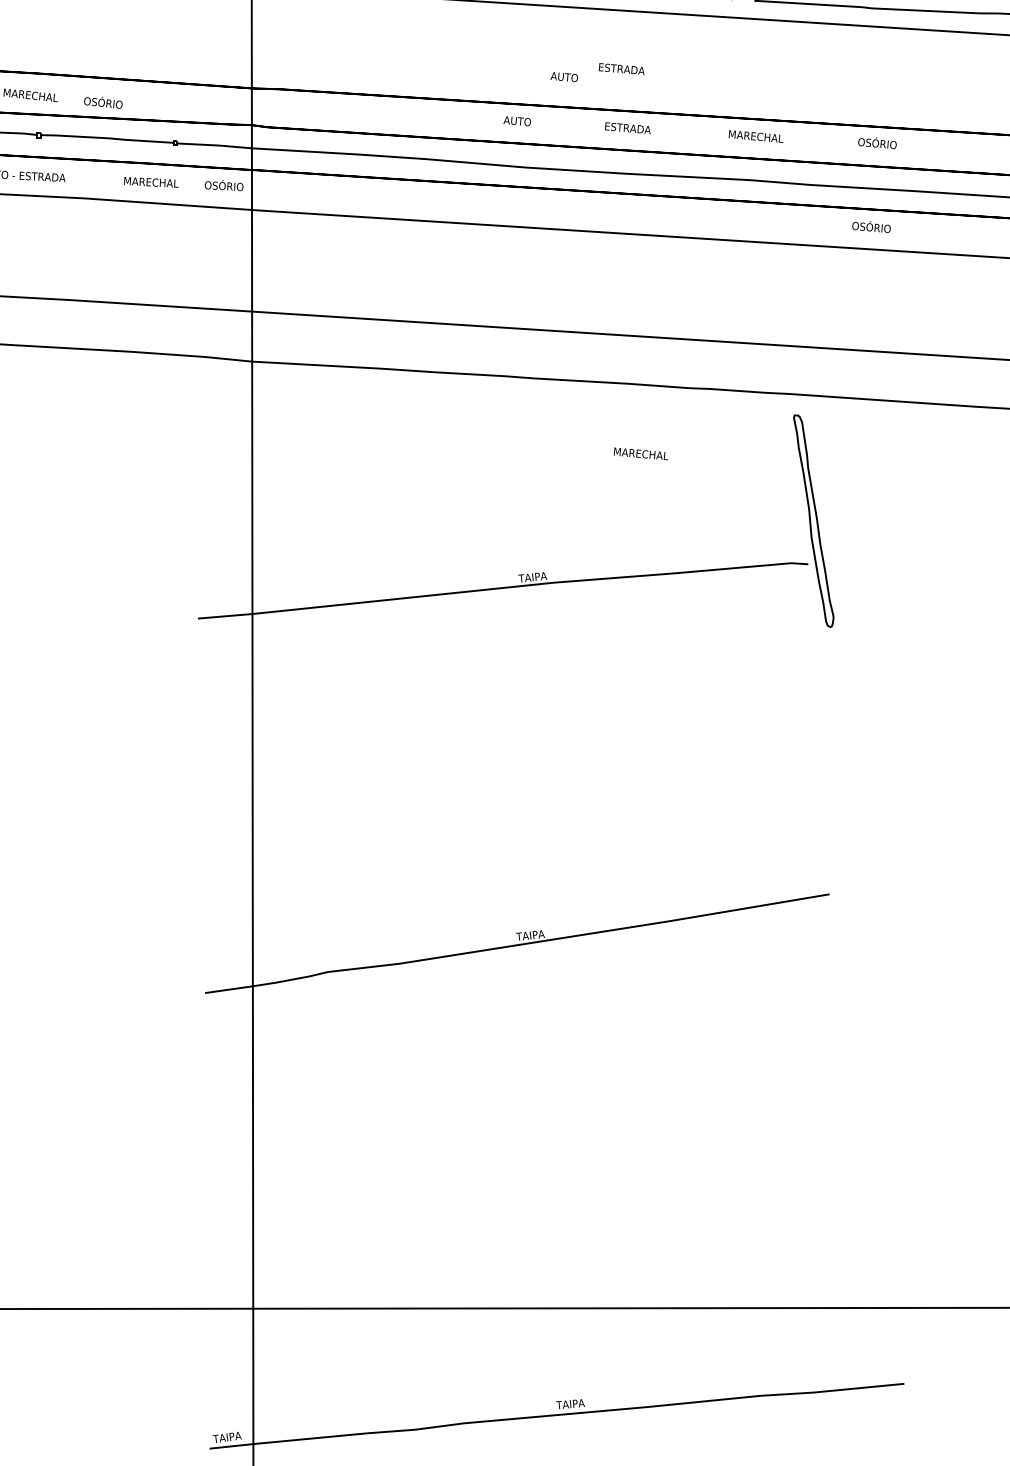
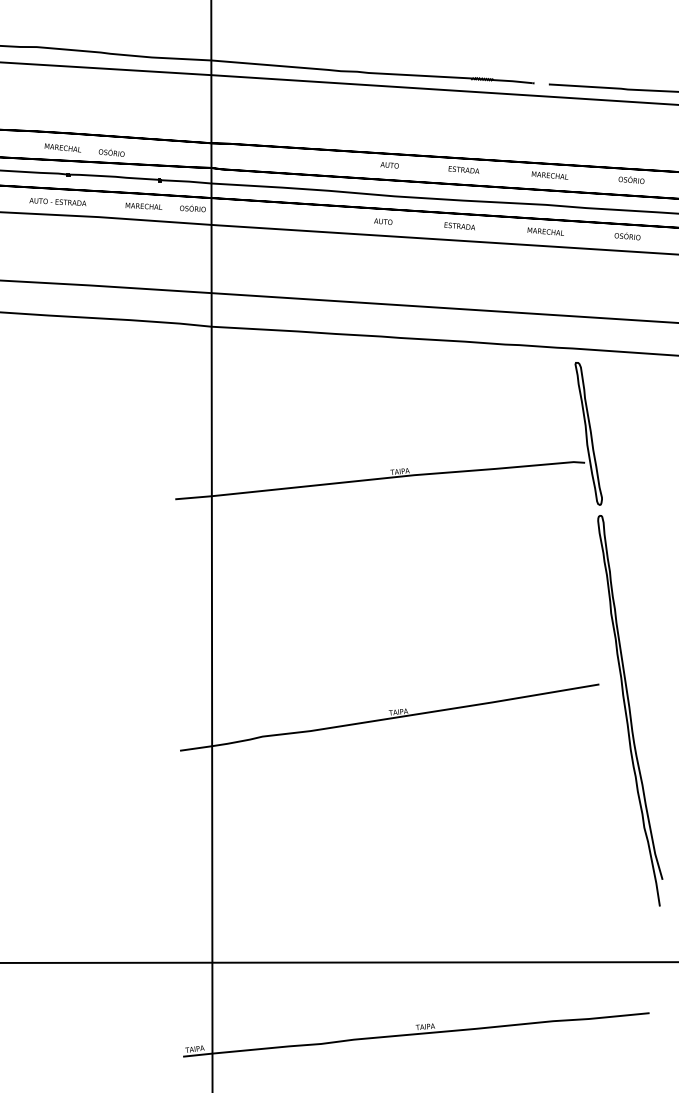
text: (621, 69) -> (459, 226), moved
text: (564, 76) -> (383, 221), moved
text: (640, 453) -> (545, 231), moved
curve: (875, 933) -> (630, 710), added

